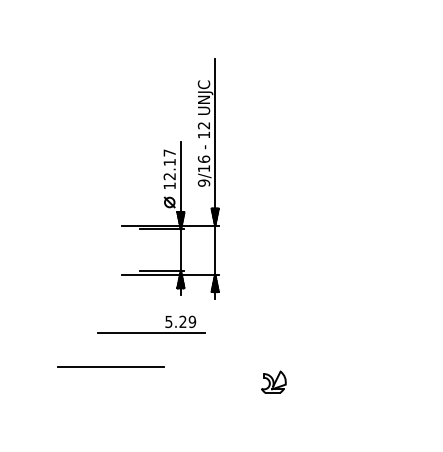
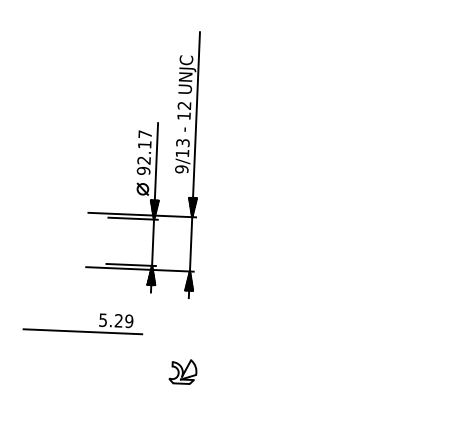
text: (203, 158) -> (182, 142), 9/16 -> 9/13
text: (169, 185) -> (143, 170), 12.17 -> 92.17
part: (151, 332) -> (83, 331), moved
line: (110, 367) -> (69, 369), removed
part: (273, 381) -> (182, 370), moved

